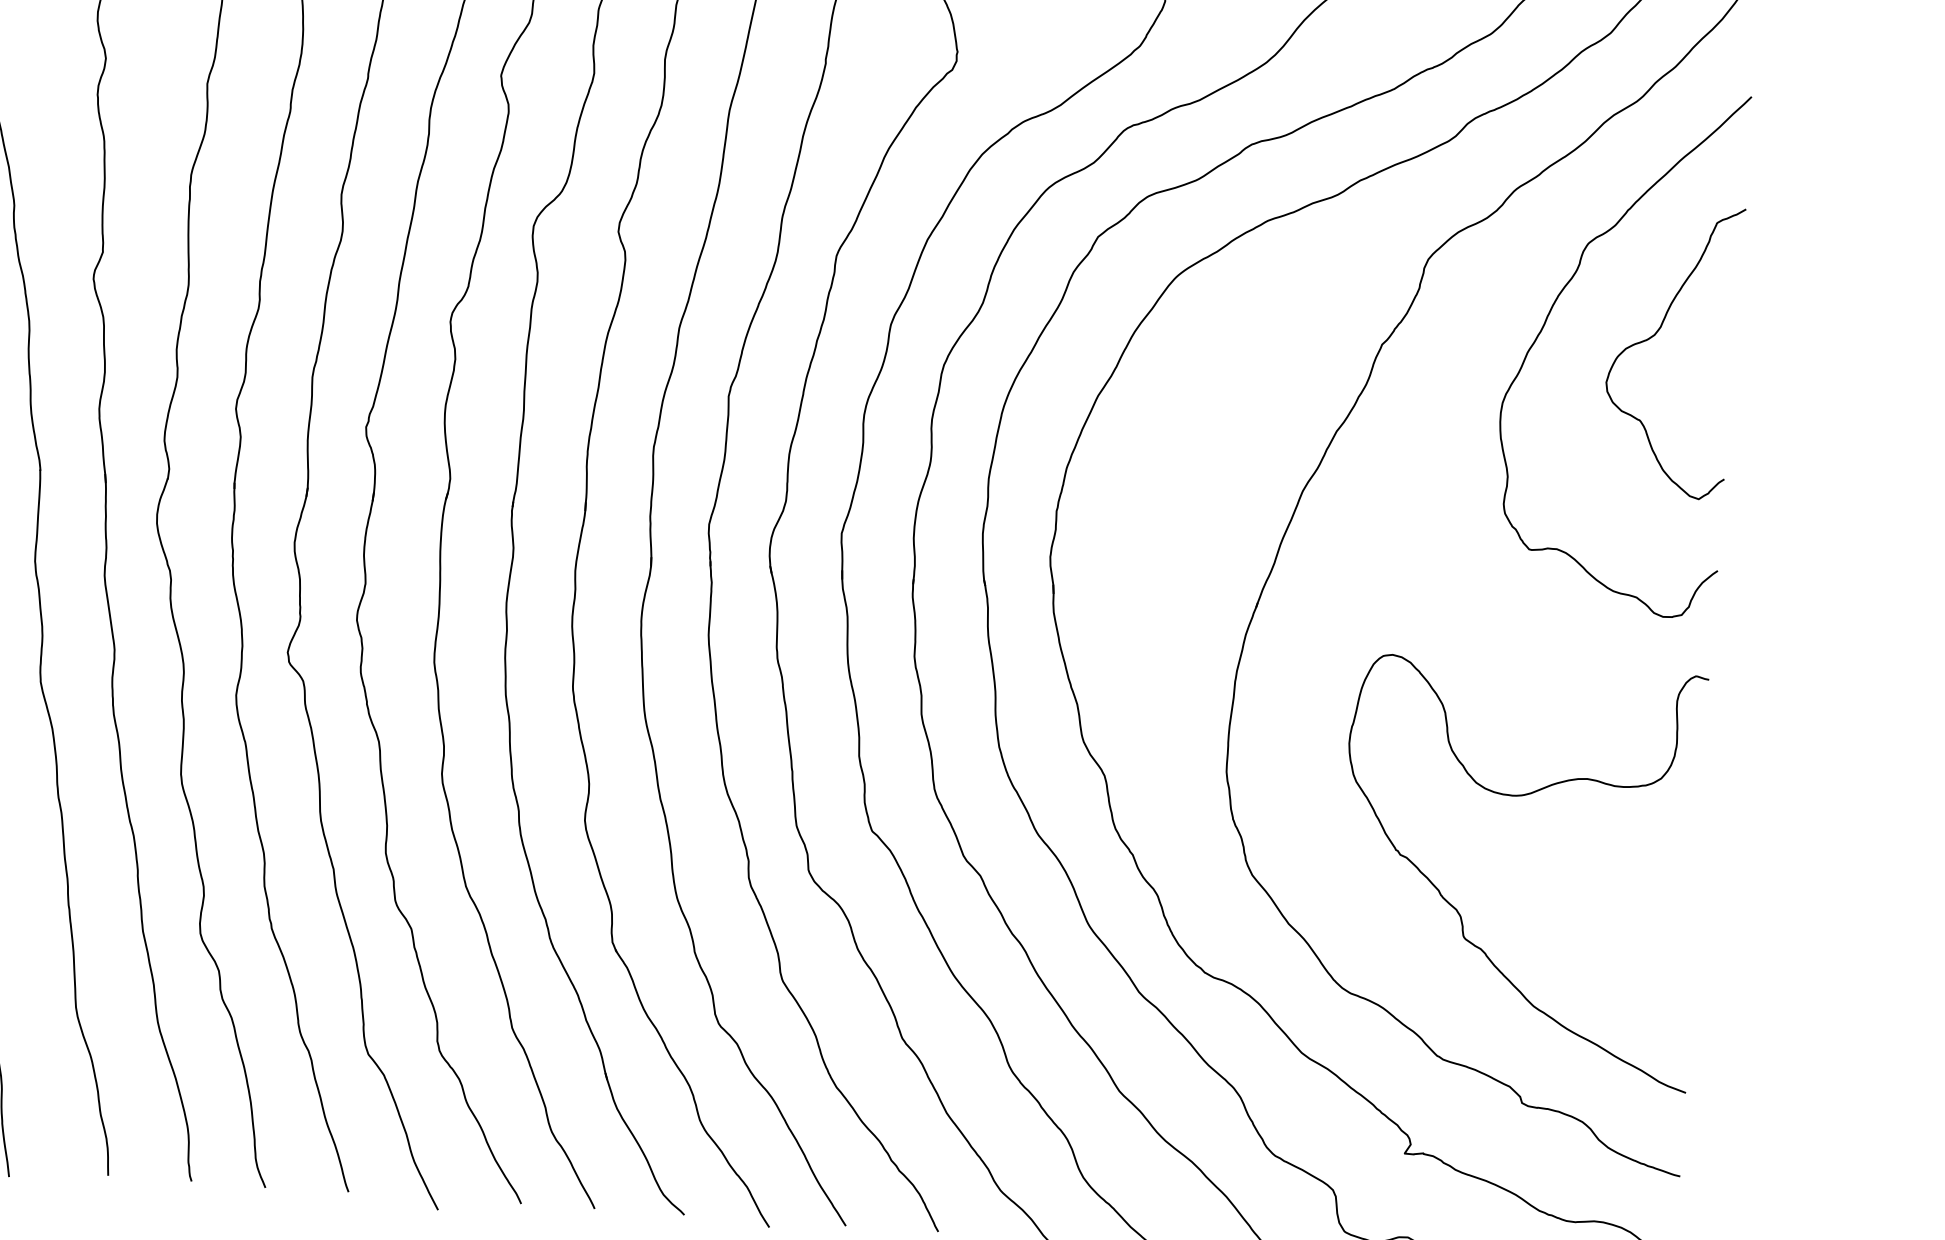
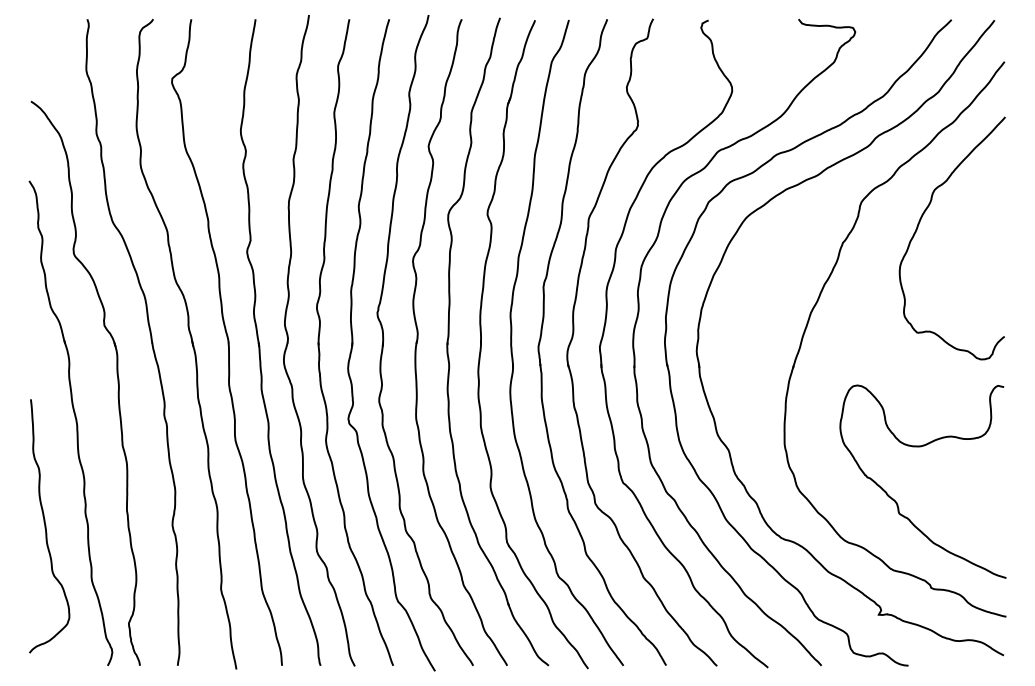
curve: (1657, 334) -> (969, 229), removed

